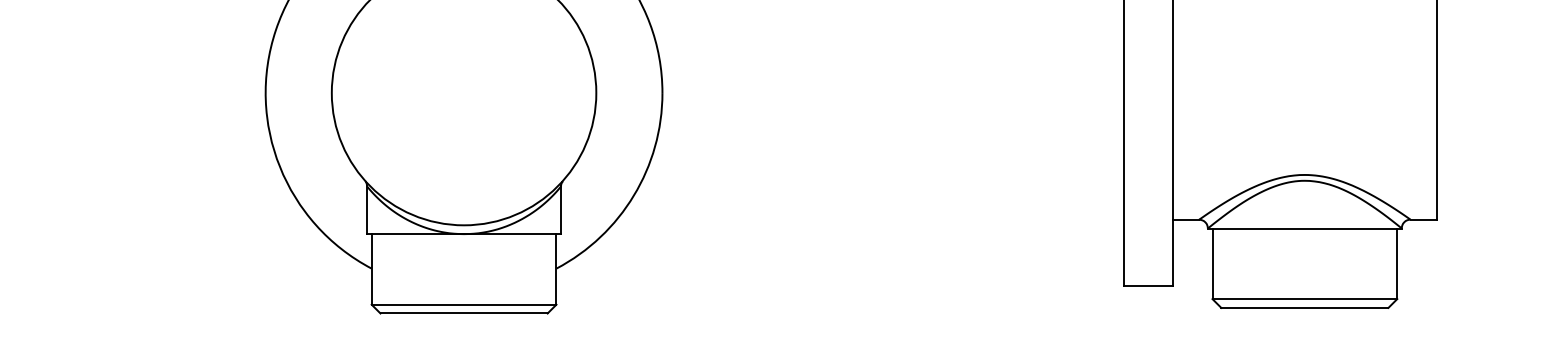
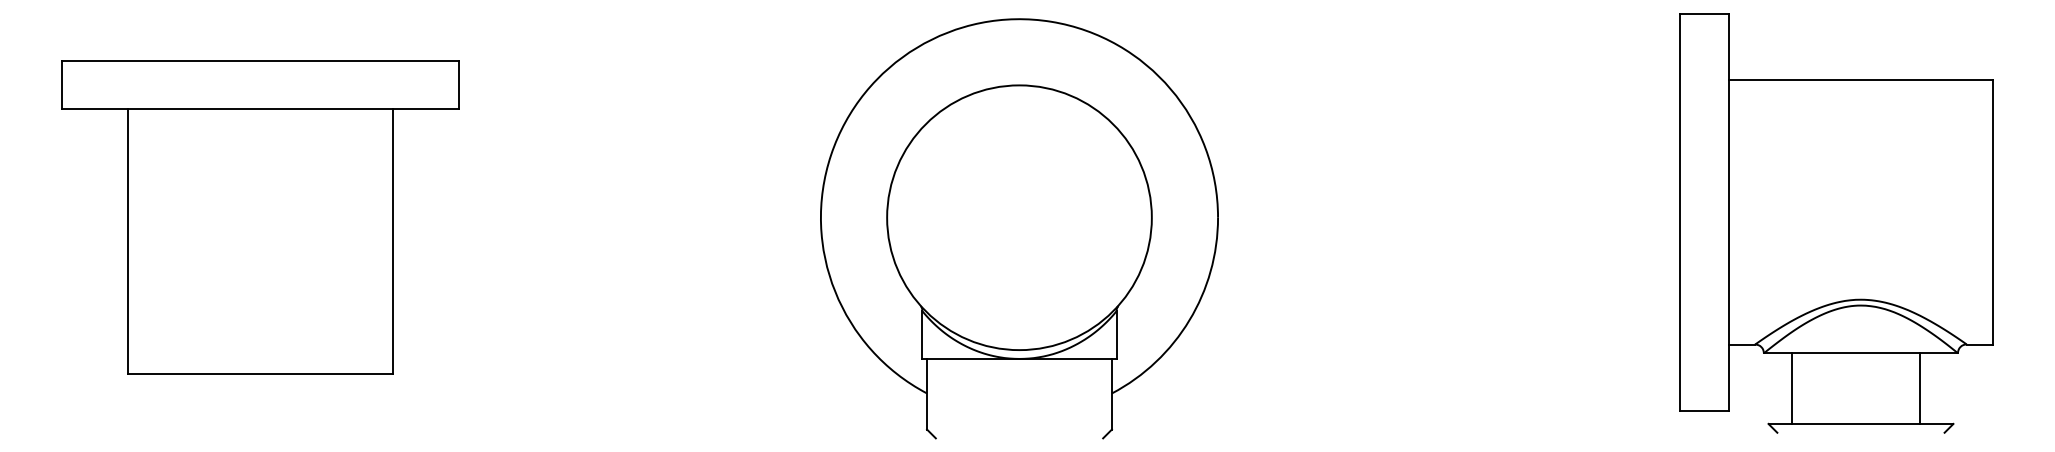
line: (1212, 263) -> (1791, 388), moved
line: (1397, 263) -> (1920, 388), moved
line: (464, 304) -> (1019, 429), removed
line: (1304, 307) -> (1860, 432), removed
line: (464, 313) -> (1019, 438), removed

